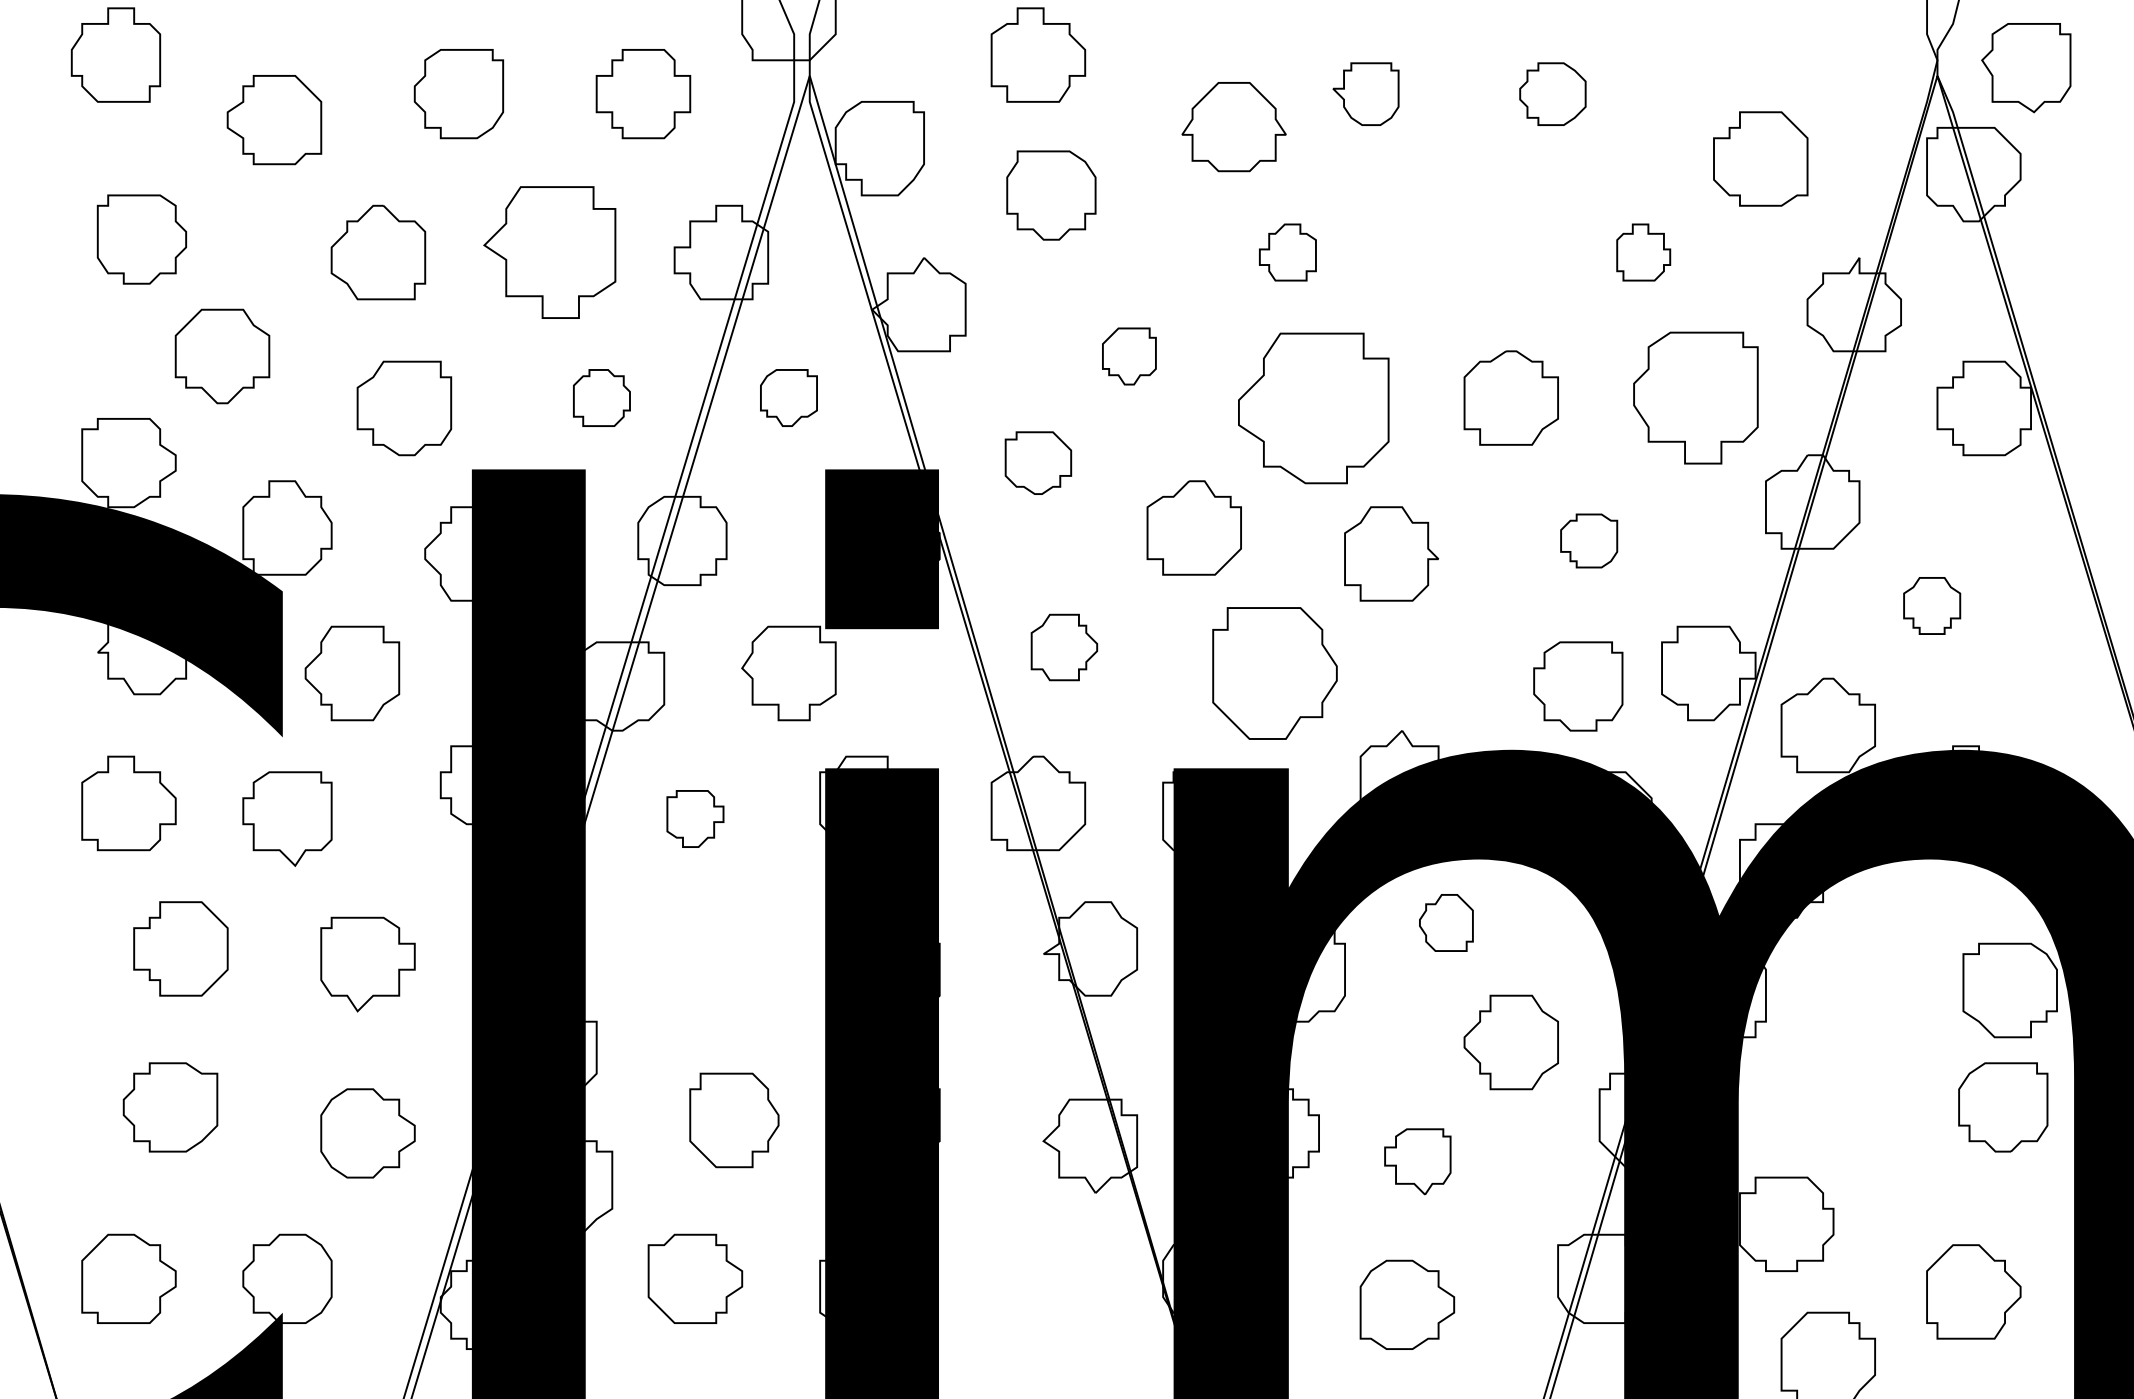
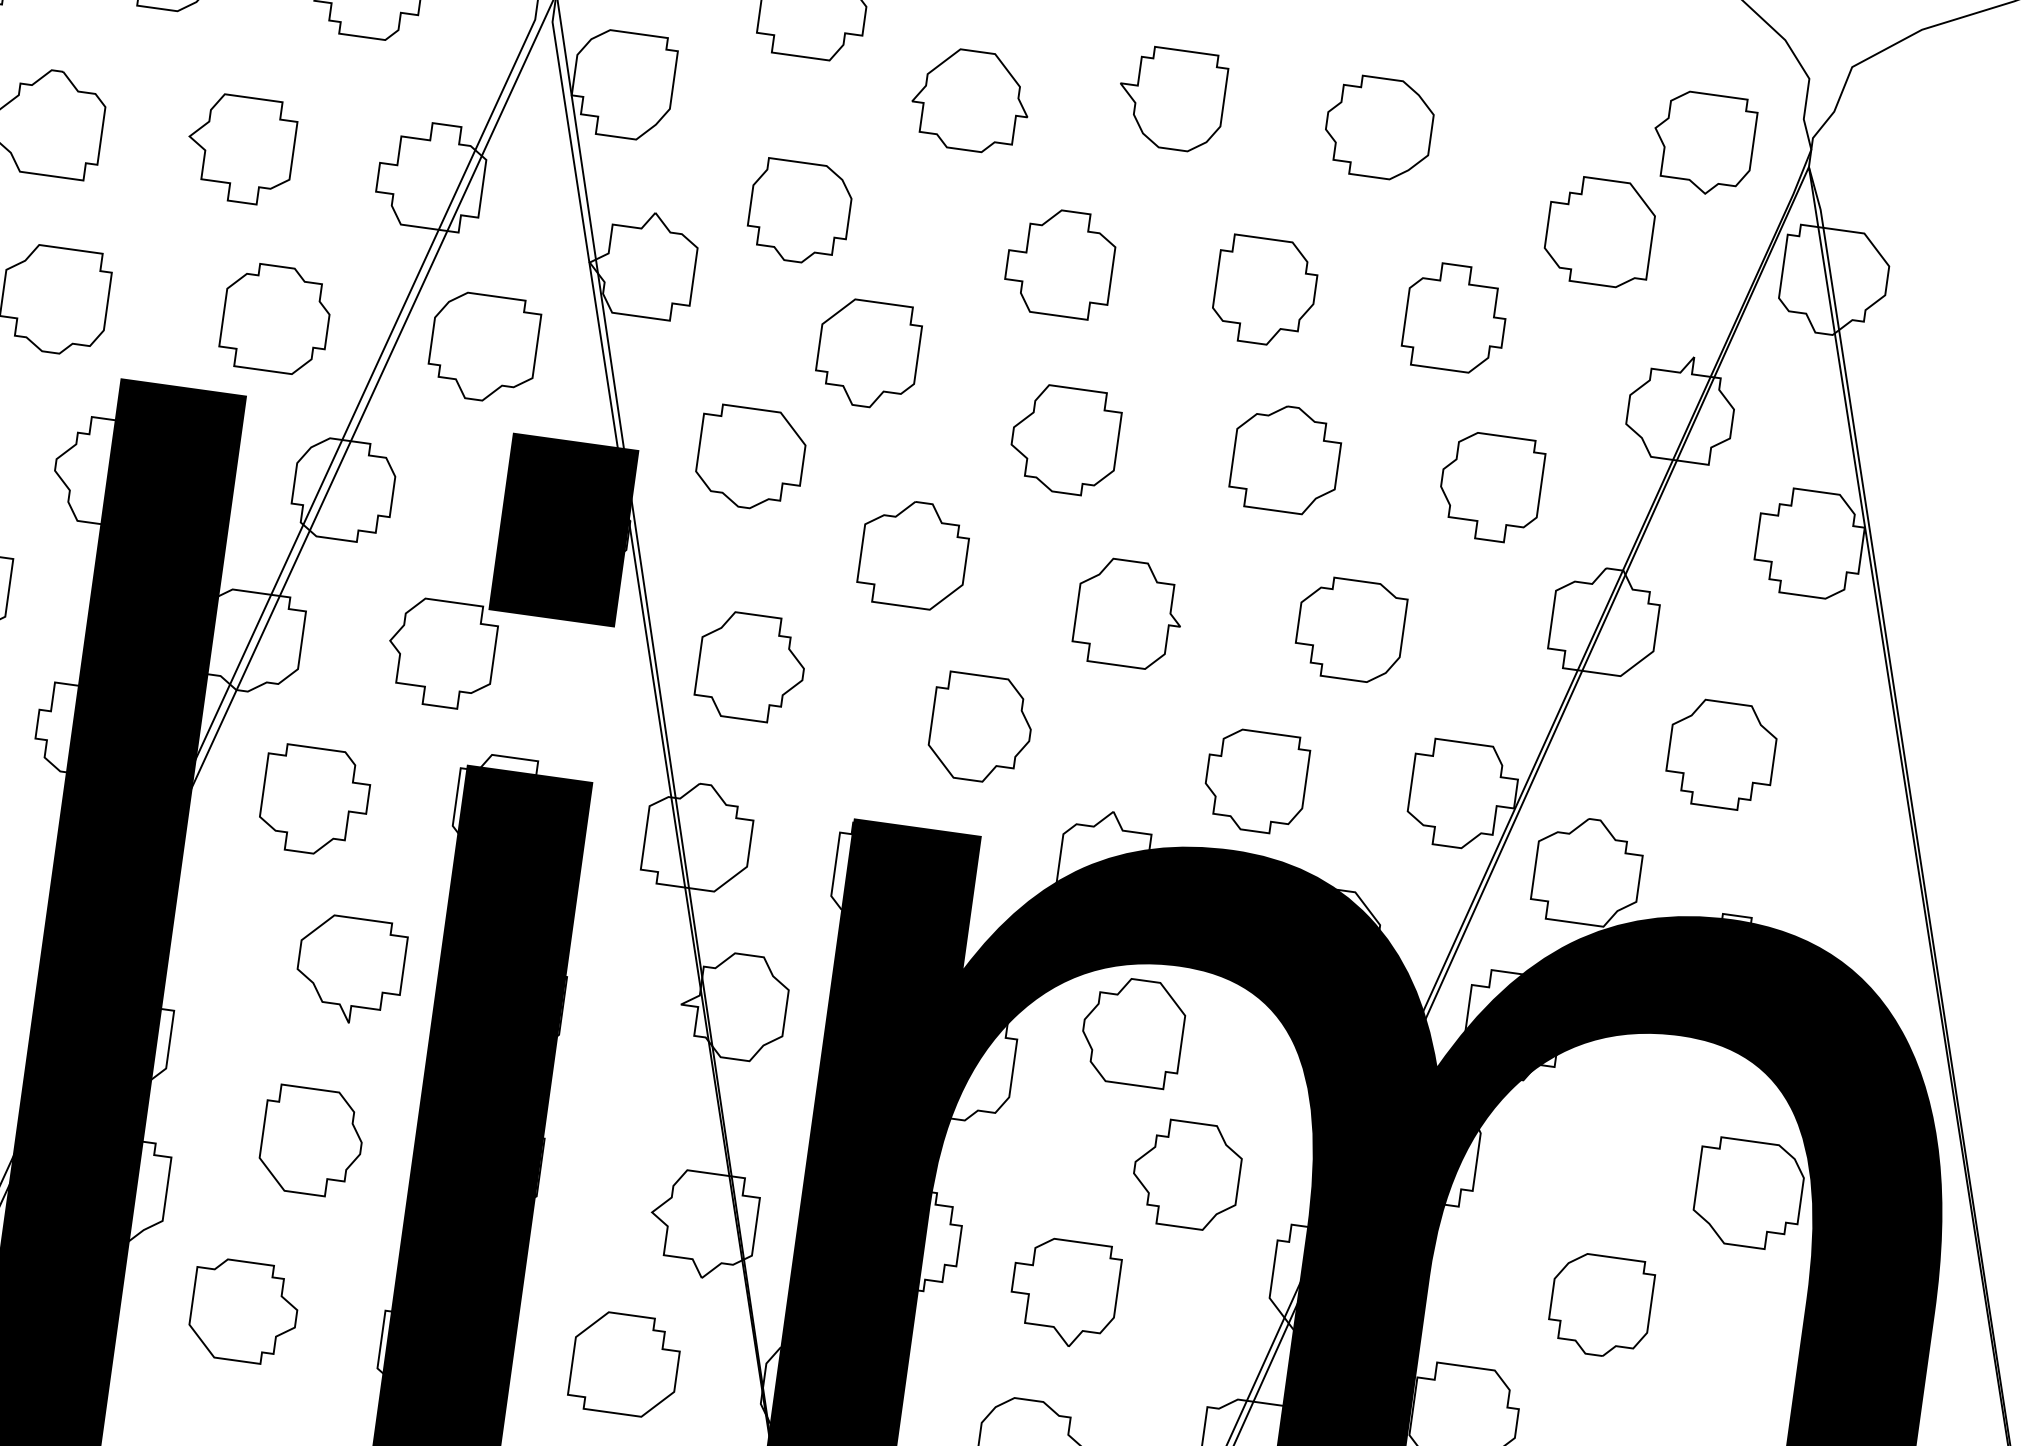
part: (2026, 68) -> (1703, 144), moved
part: (1365, 94) -> (1170, 99), size x1.43
part: (1552, 94) -> (1378, 128), size x1.43
part: (1233, 127) -> (970, 101), moved
part: (1051, 195) -> (799, 212), moved
part: (549, 252) -> (240, 149), size x0.71
part: (1287, 252) -> (1059, 262), size x1.67
part: (1472, 252) -> (1265, 291), added
part: (1643, 252) -> (1455, 317), size x1.67
part: (1129, 356) -> (868, 354), size x1.67
part: (601, 397) -> (275, 318), size x1.67
part: (788, 397) -> (483, 347), size x1.67
part: (1695, 397) -> (1490, 486), size x0.71
part: (1313, 408) -> (1064, 440), size x0.62
part: (1038, 463) -> (750, 458), size x1.43
part: (1588, 540) -> (1349, 629), size x1.67
part: (1931, 605) -> (1720, 754), size x1.67
part: (1064, 647) -> (751, 667), size x1.43
part: (1274, 673) -> (980, 728), size x0.71
part: (1578, 686) -> (1256, 781), moved
part: (695, 818) -> (315, 800), size x1.67
part: (1446, 922) -> (1133, 1031), size x1.67
part: (747, 963) -> (350, 969), added
part: (2003, 1107) -> (1601, 1305), moved
part: (1417, 1161) -> (1064, 1292), size x1.43
part: (1038, 1278) -> (625, 1364), added

